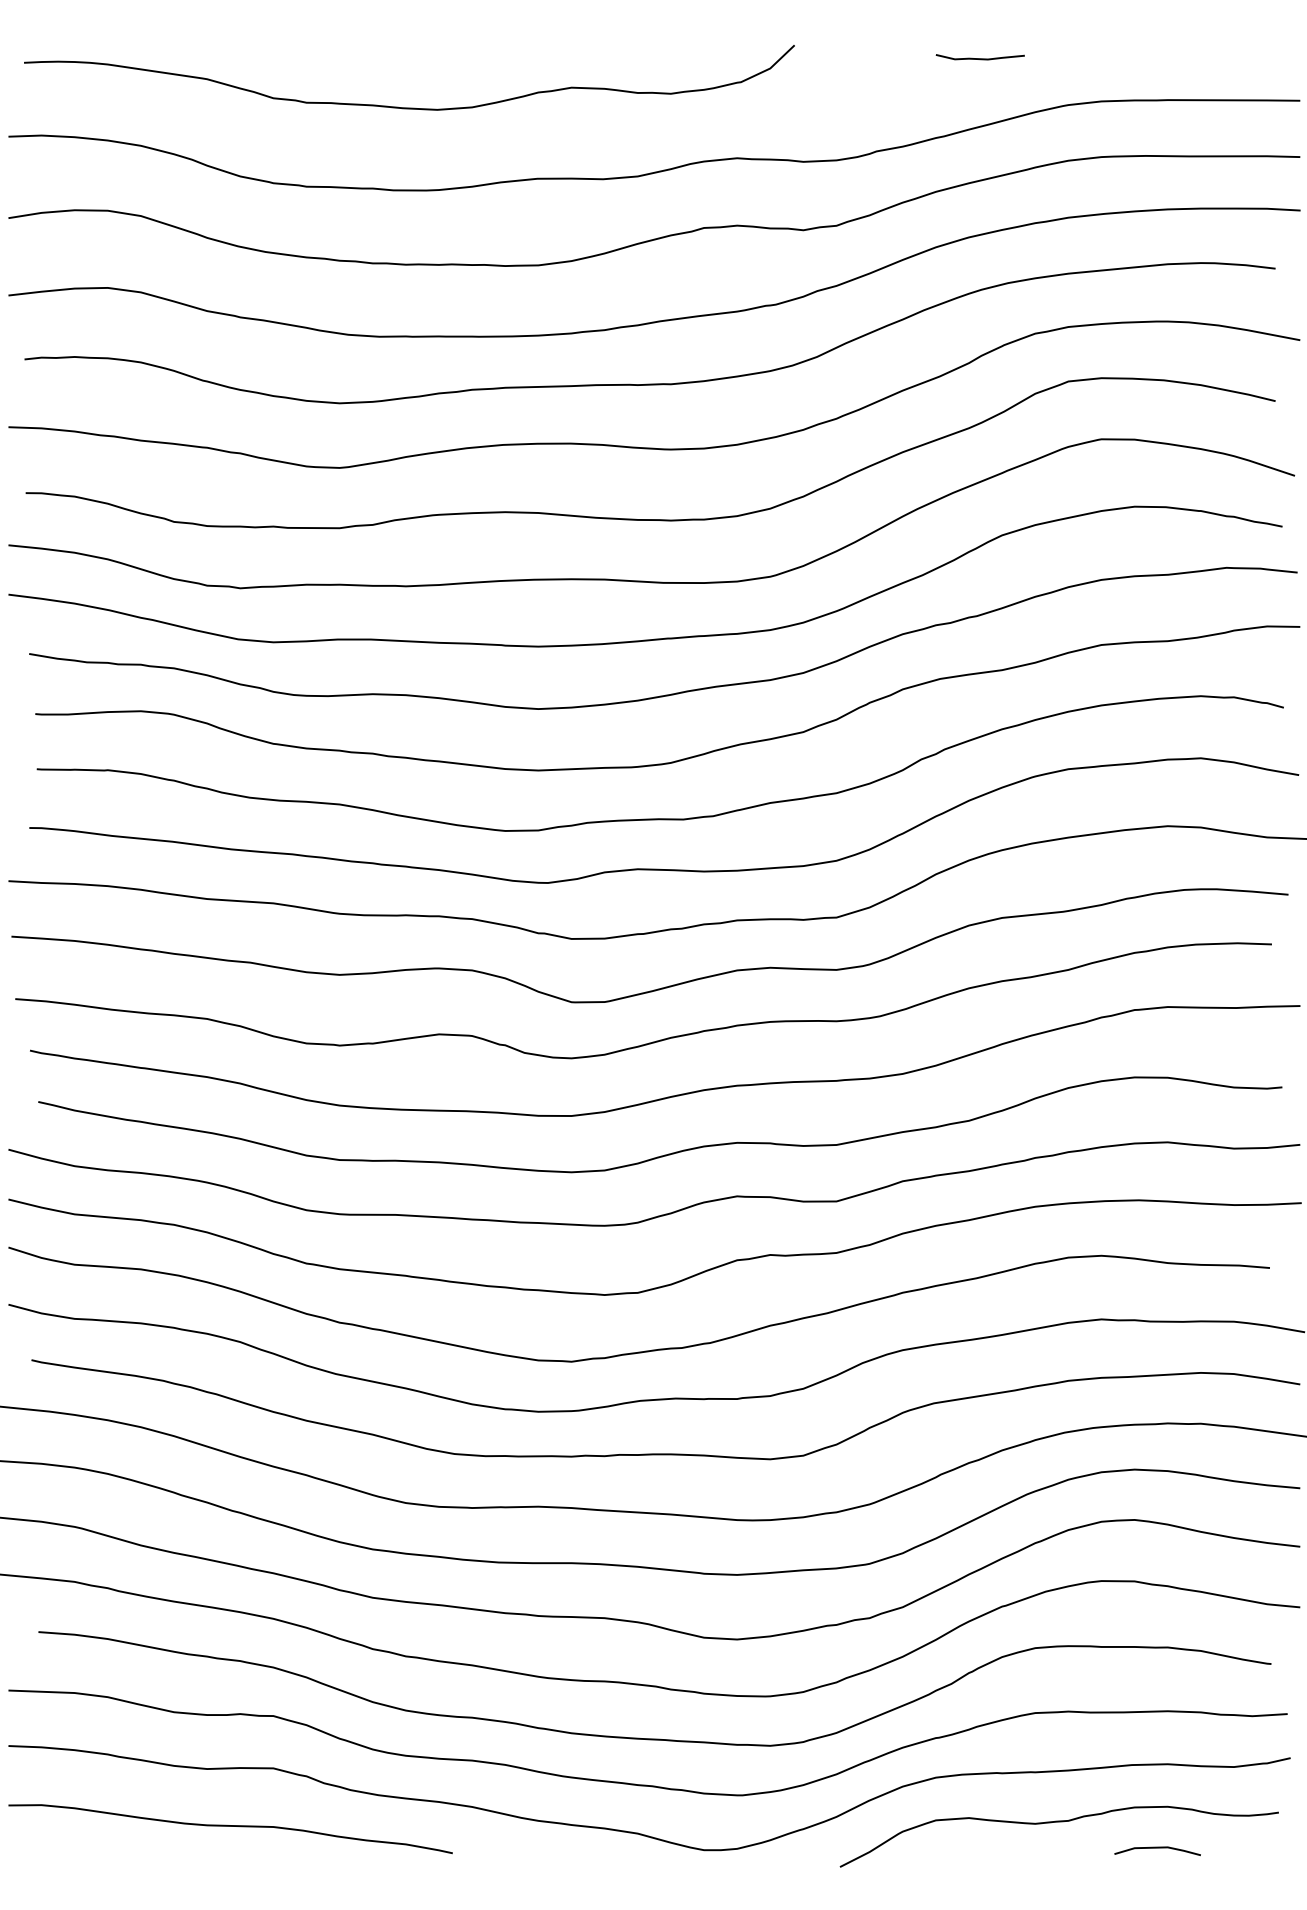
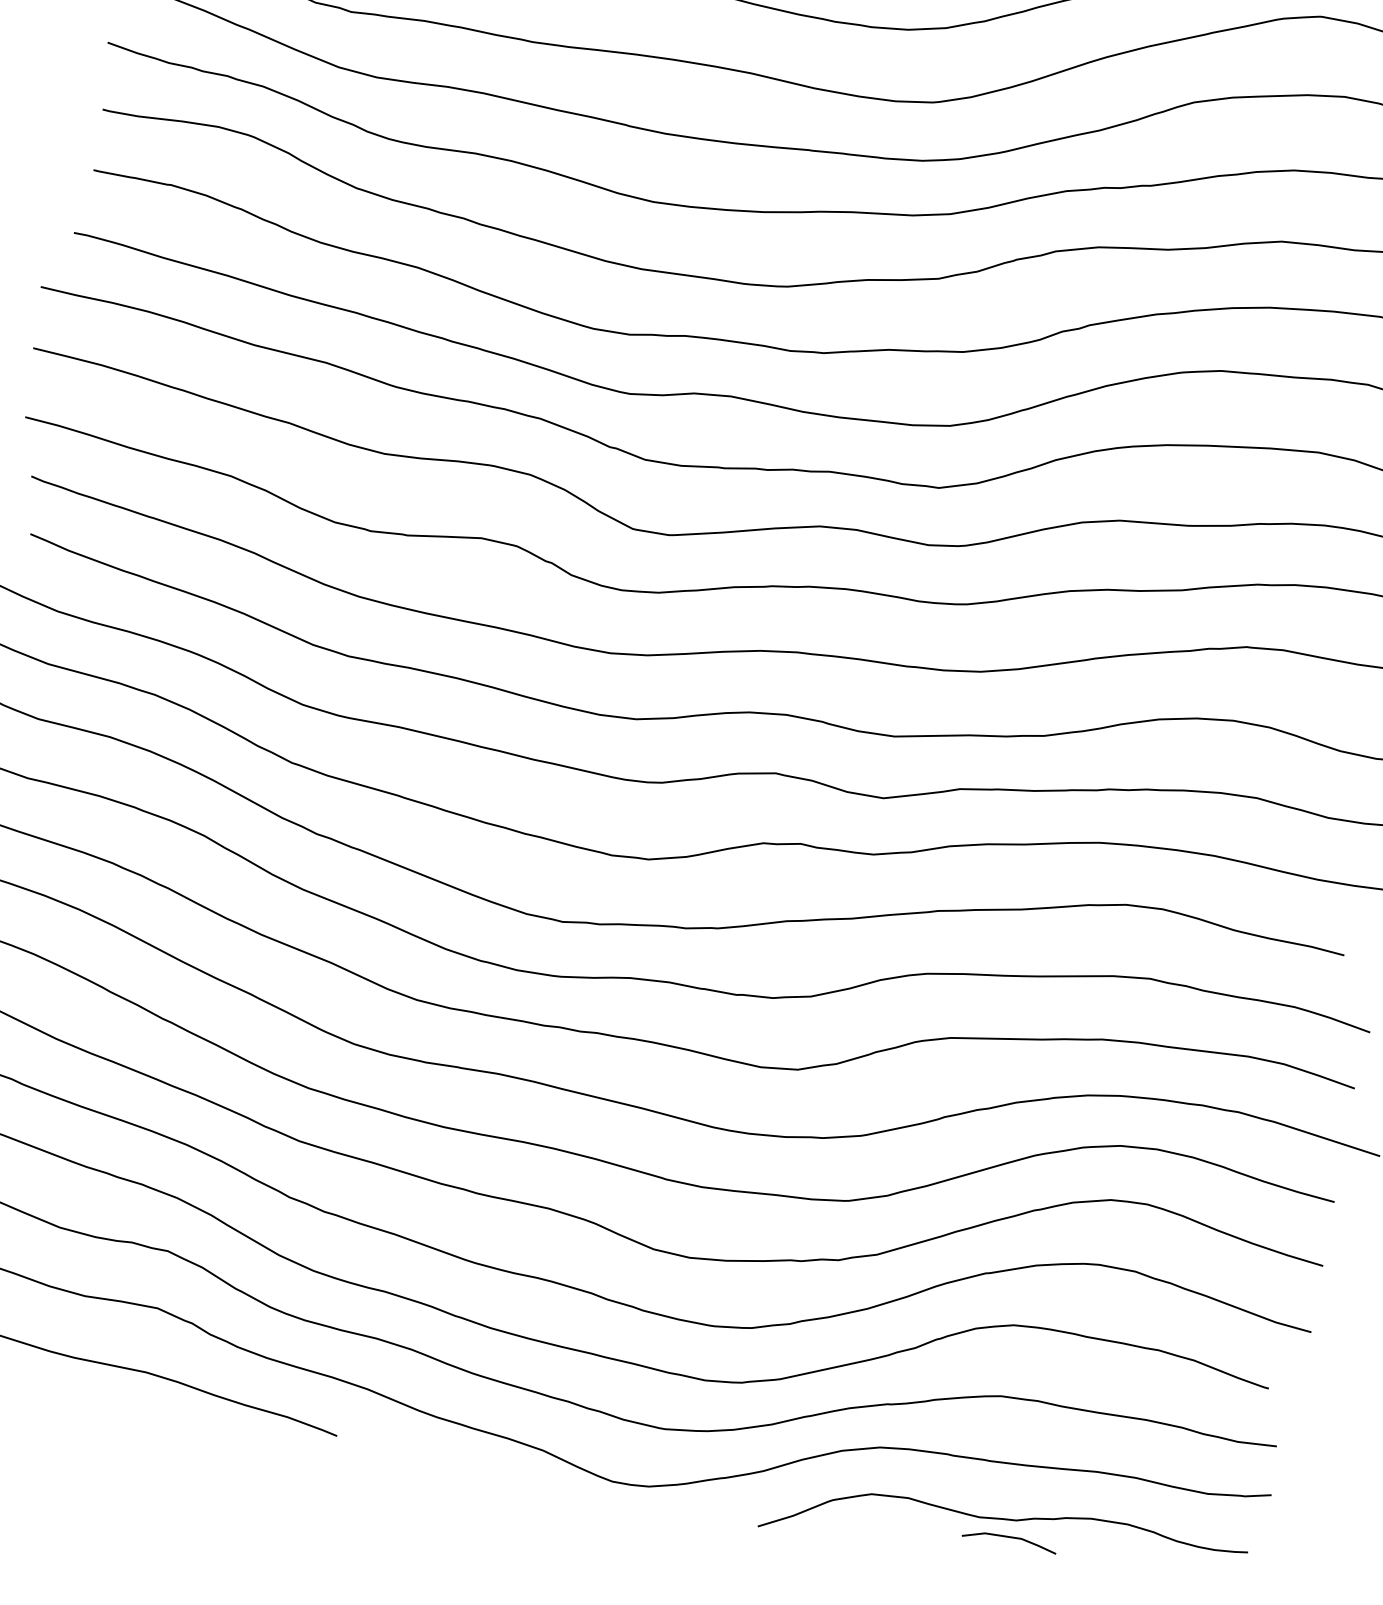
line: (1157, 1848) -> (1009, 1538), moved

